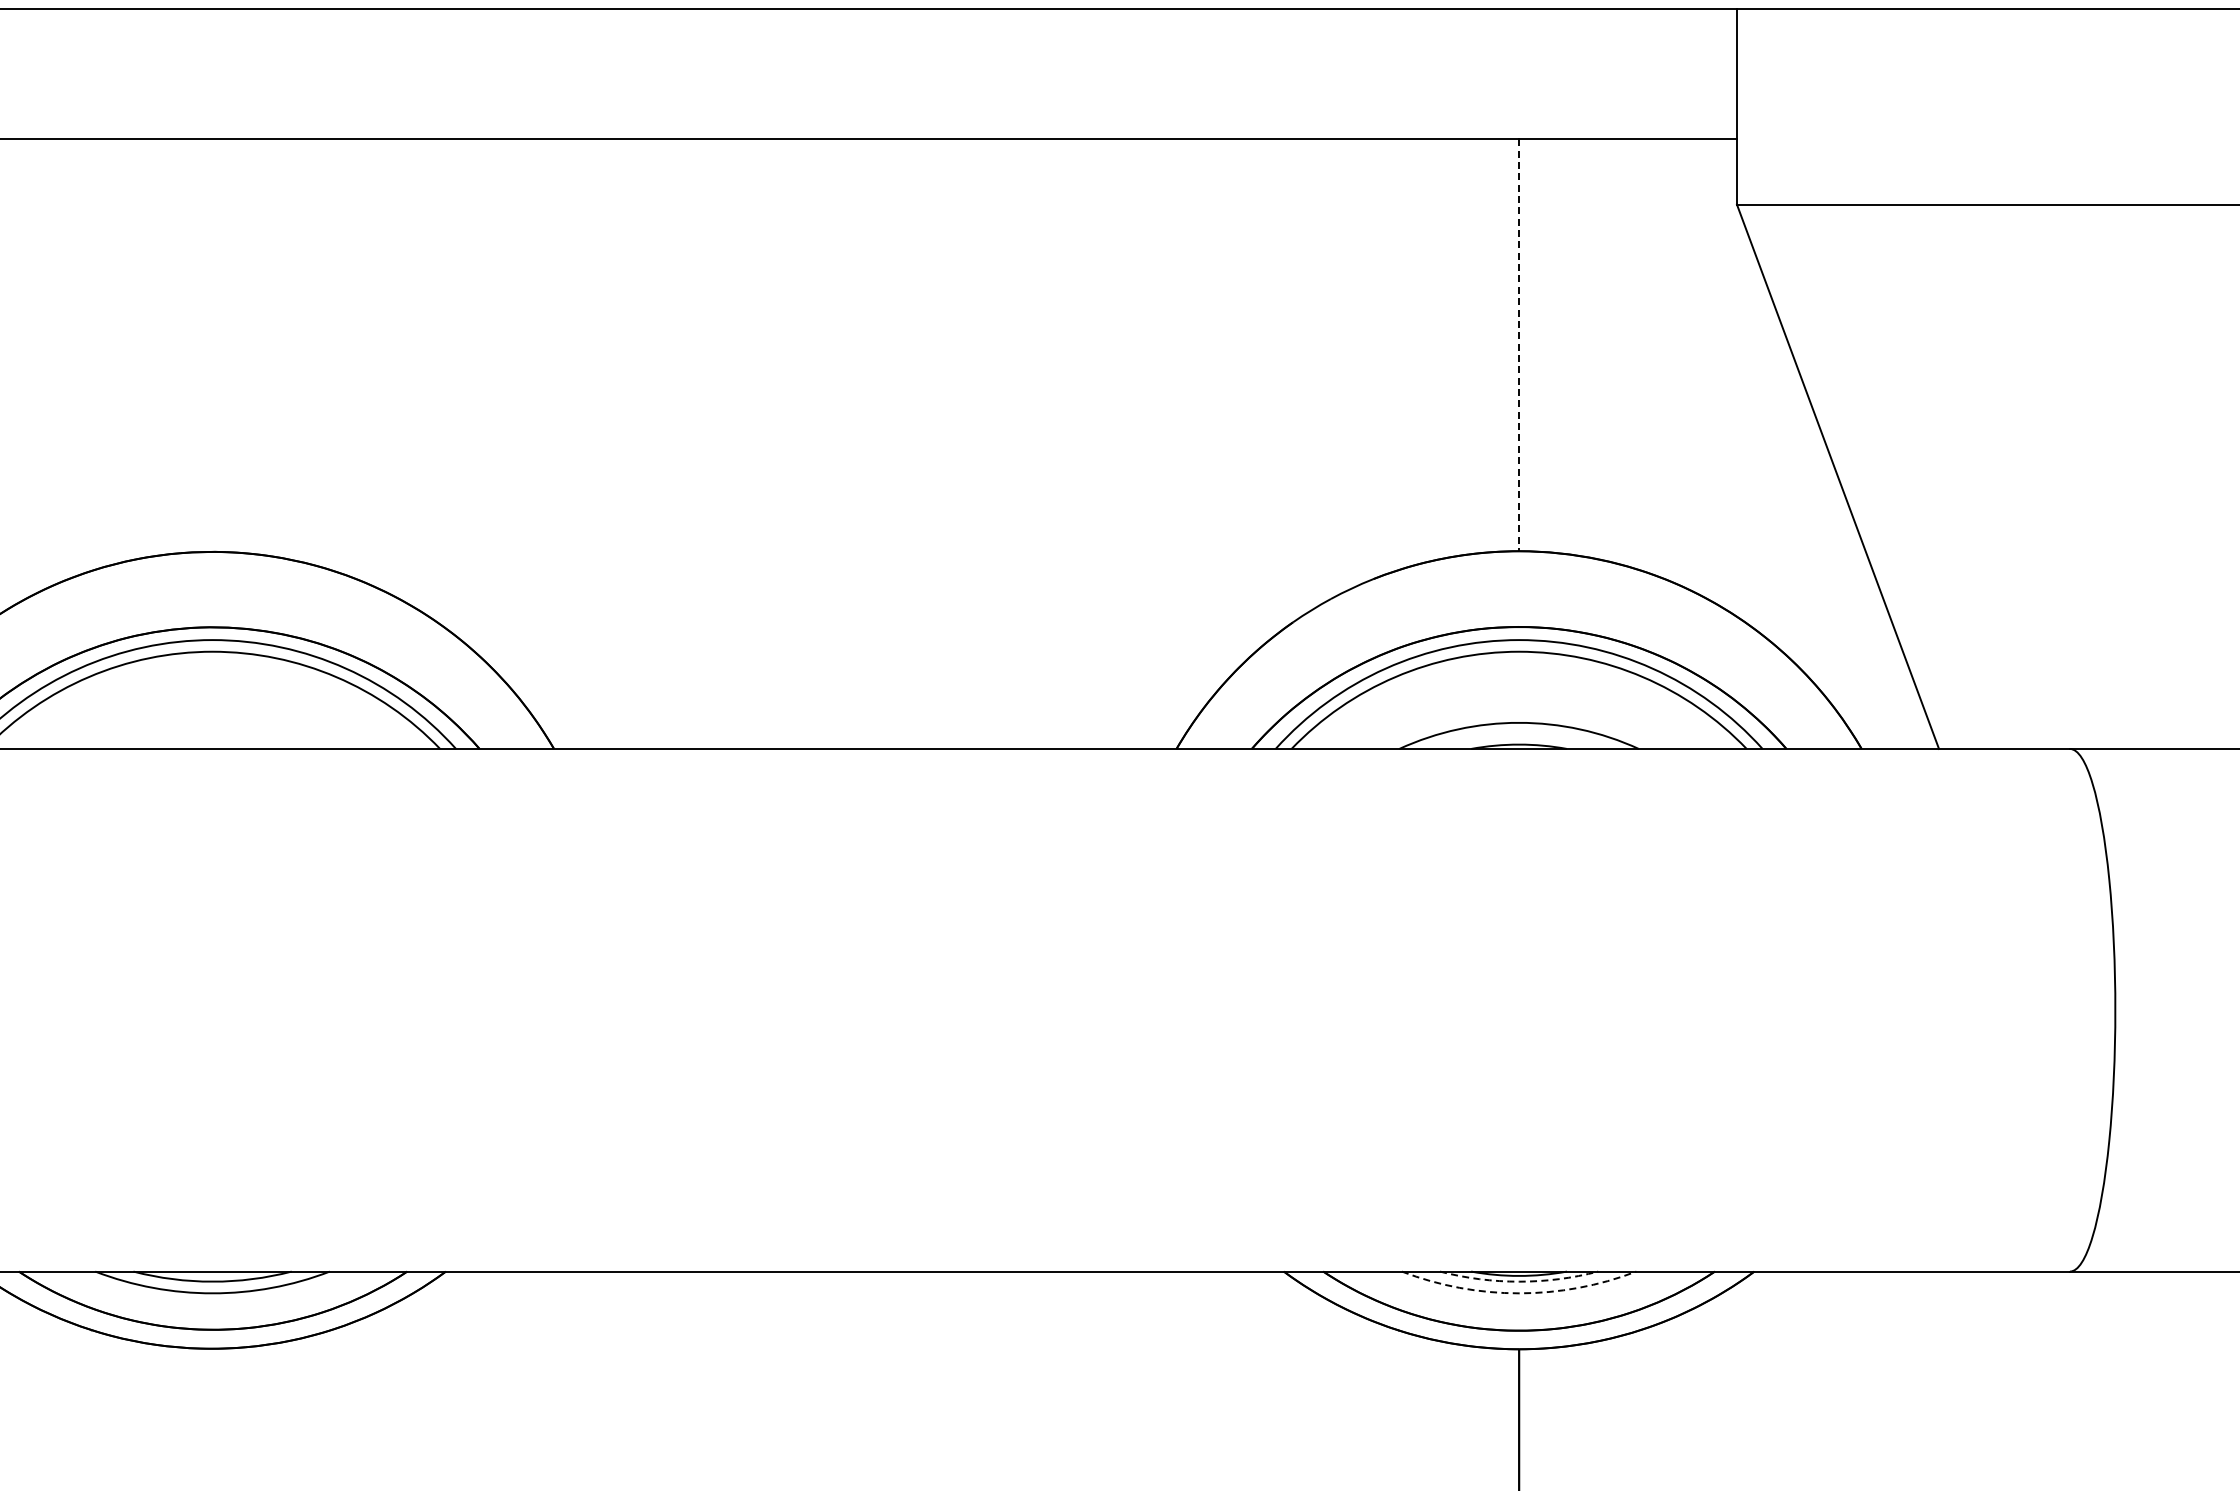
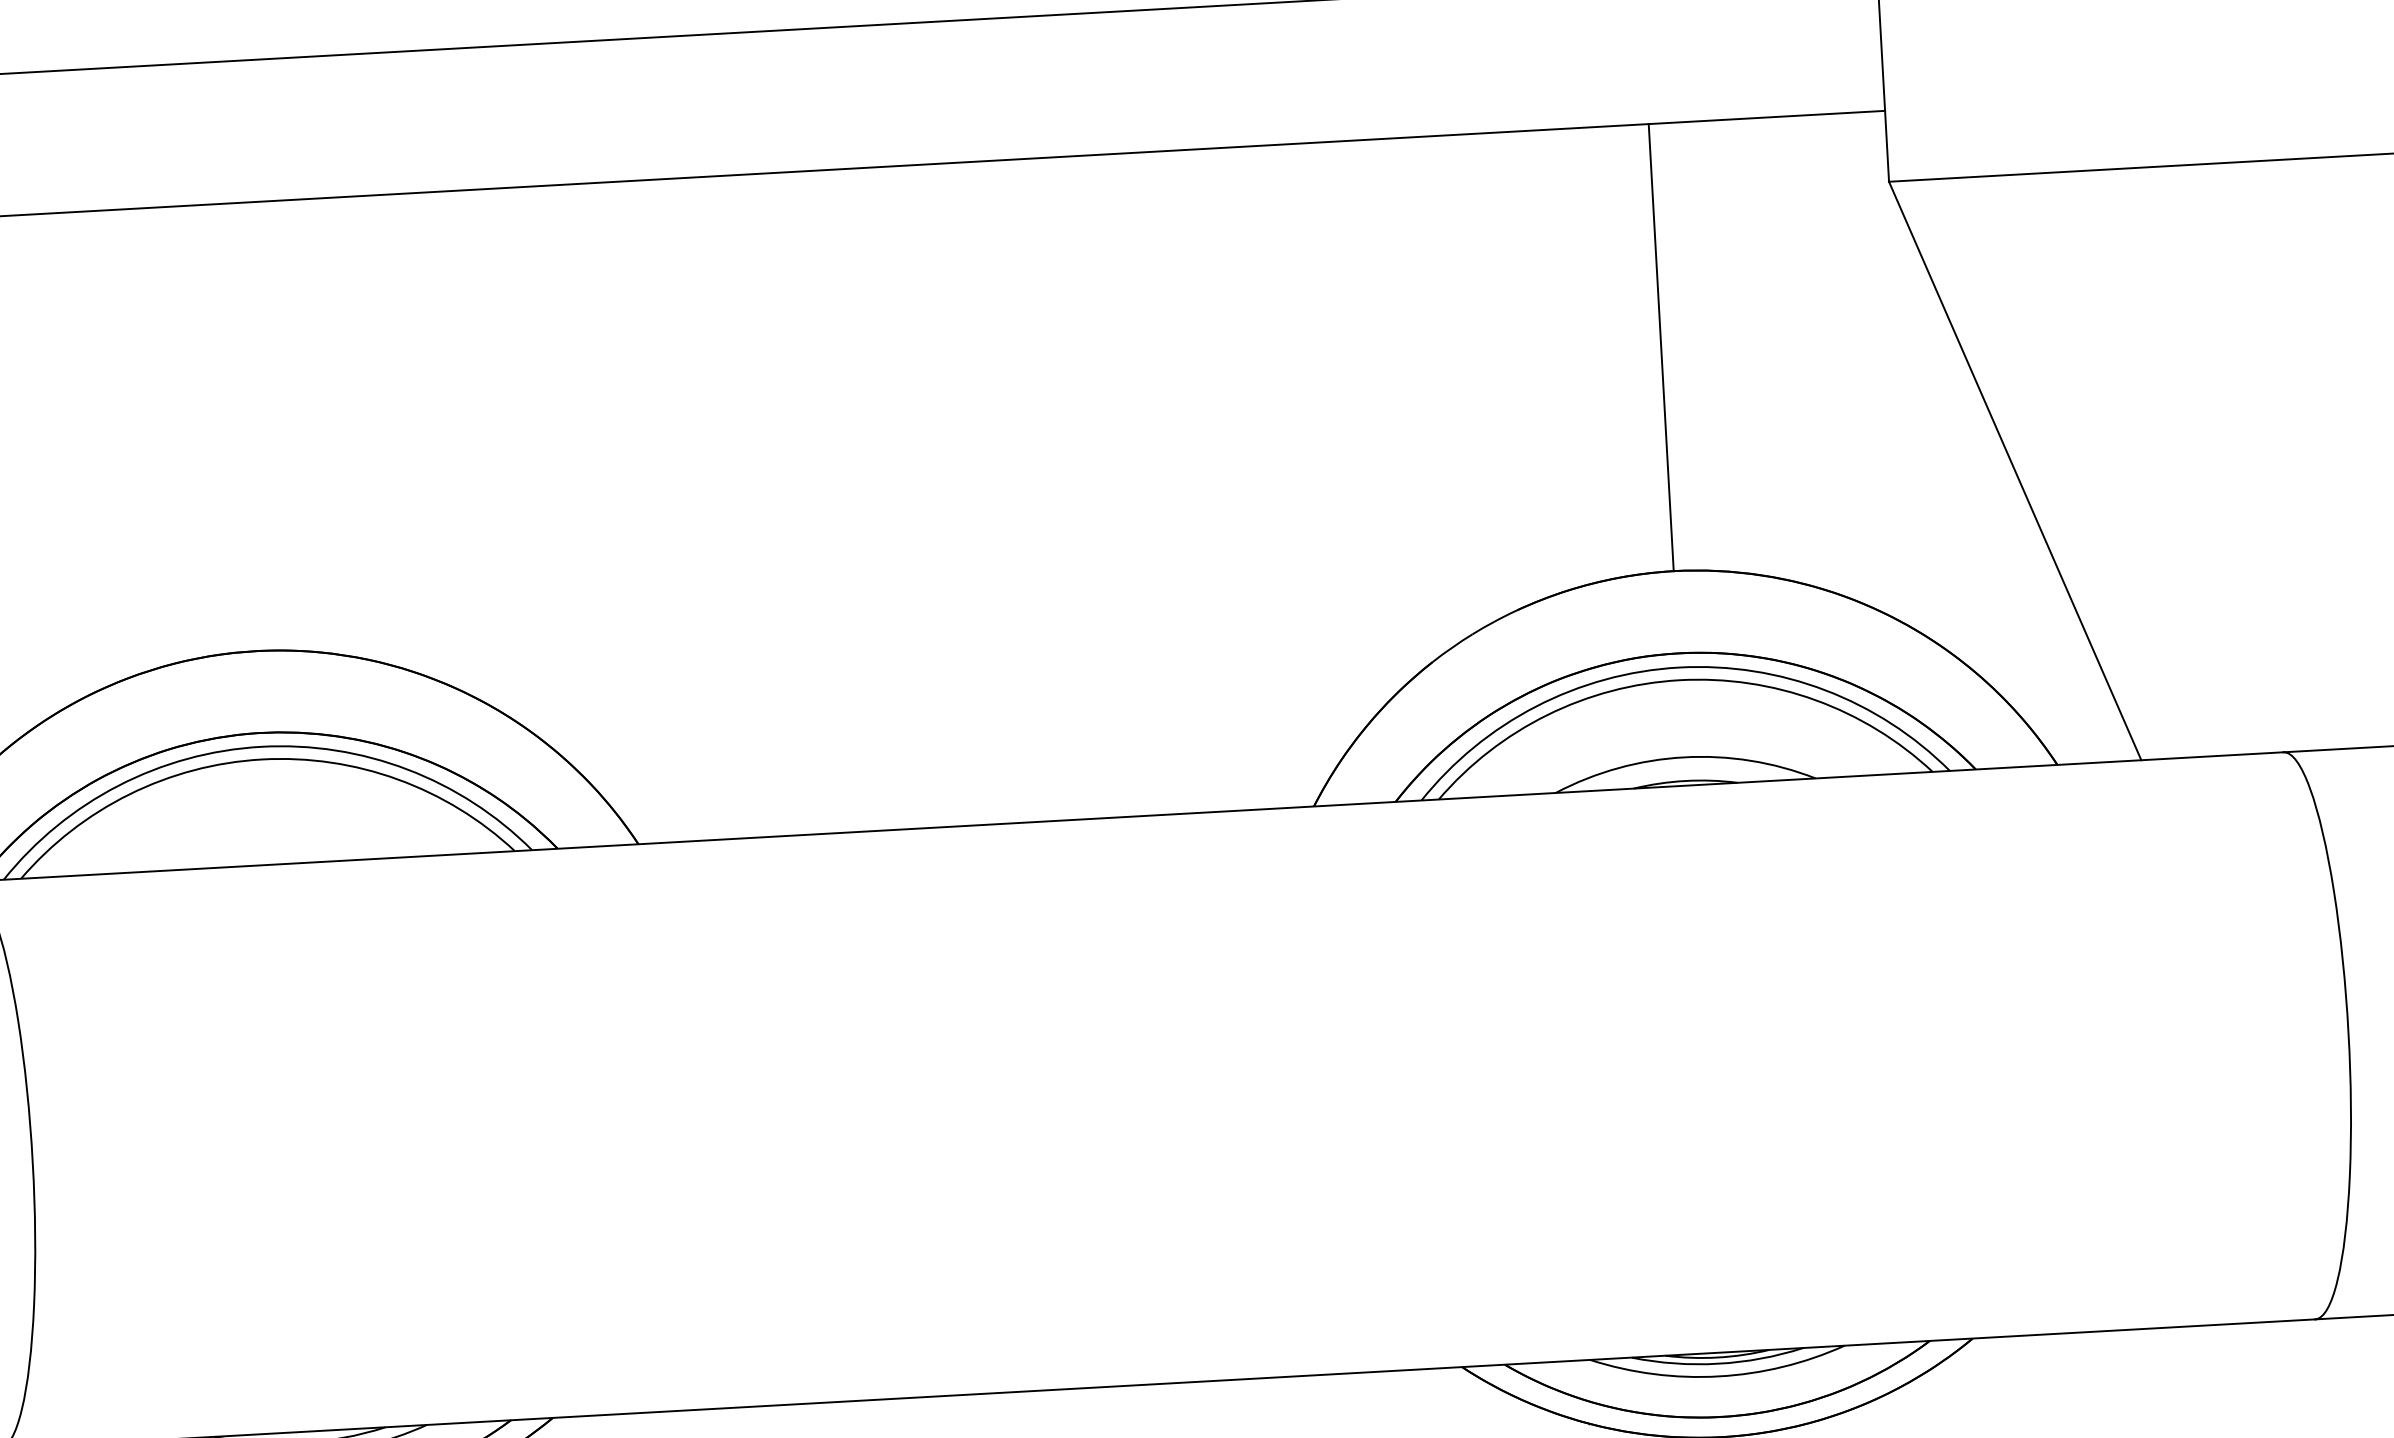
line: (1519, 345) -> (1661, 347), dashed -> solid
arc: (1519, 1281) -> (1718, 1363), dashed -> solid
arc: (1519, 1293) -> (1719, 1376), dashed -> solid

